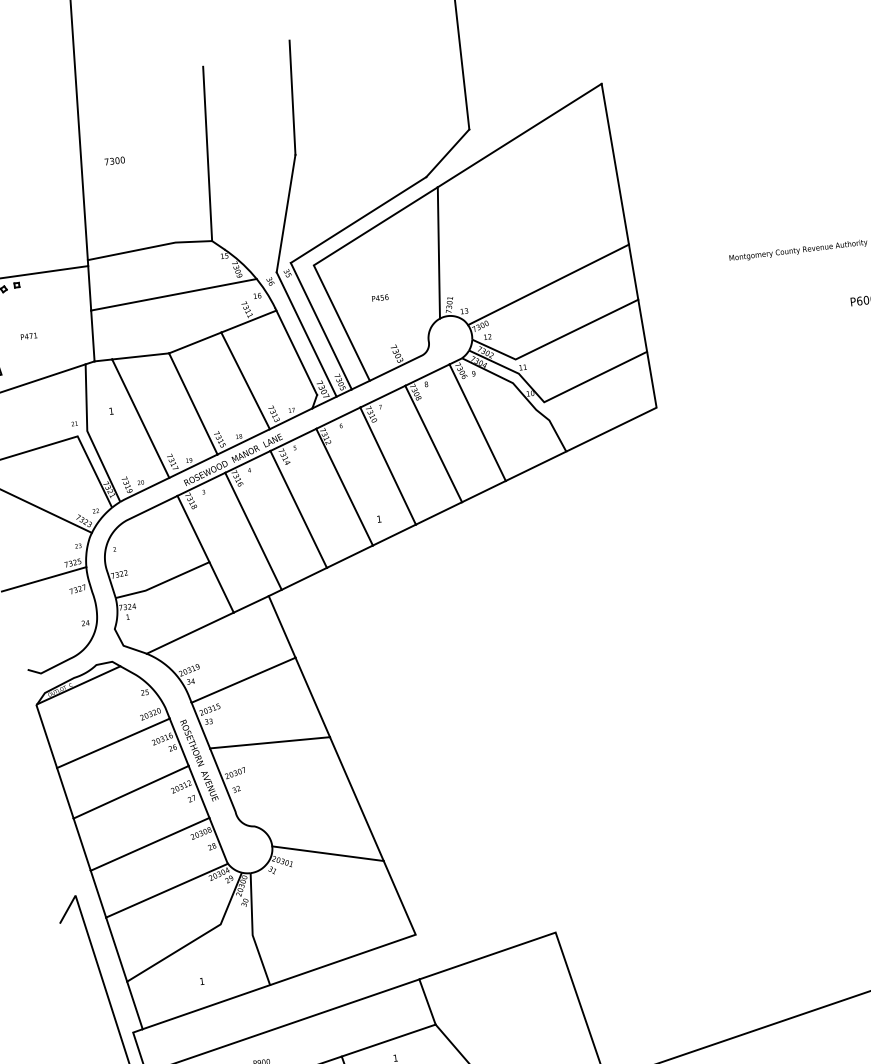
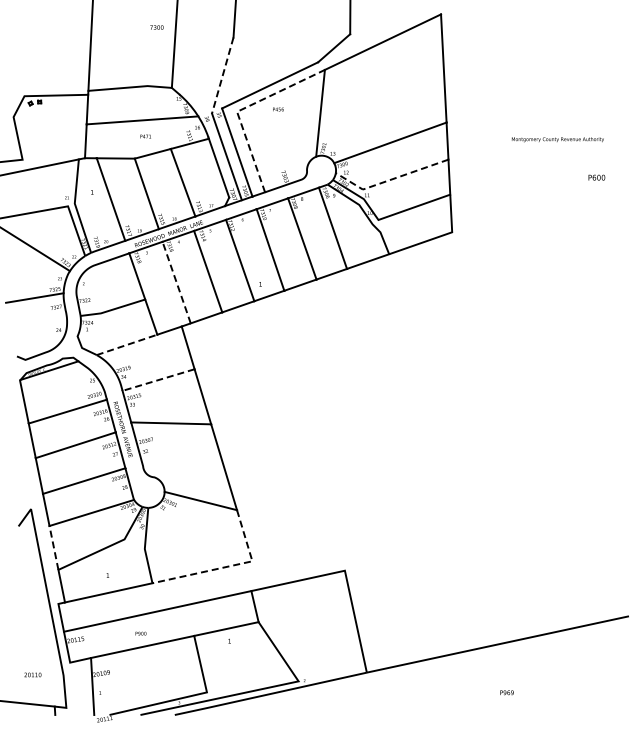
text: (114, 160) -> (156, 27), moved
line: (285, 213) -> (222, 75), solid -> dashed
line: (321, 260) -> (242, 109), solid -> dashed
text: (380, 297) -> (278, 109), moved
text: (28, 336) -> (145, 136), moved
line: (555, 341) -> (390, 180), solid -> dashed
line: (253, 531) -> (176, 282), solid -> dashed
line: (190, 632) -> (127, 344), solid -> dashed
line: (243, 680) -> (158, 380), solid -> dashed
line: (382, 946) -> (229, 566), solid -> dashed
line: (115, 949) -> (53, 547), solid -> dashed

